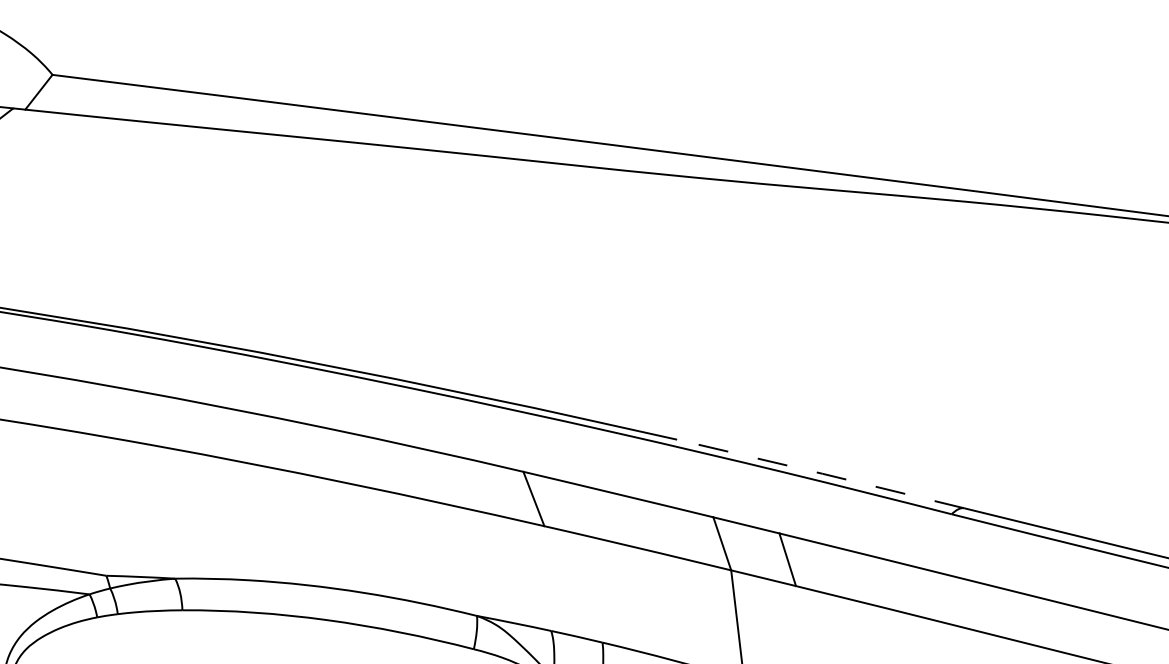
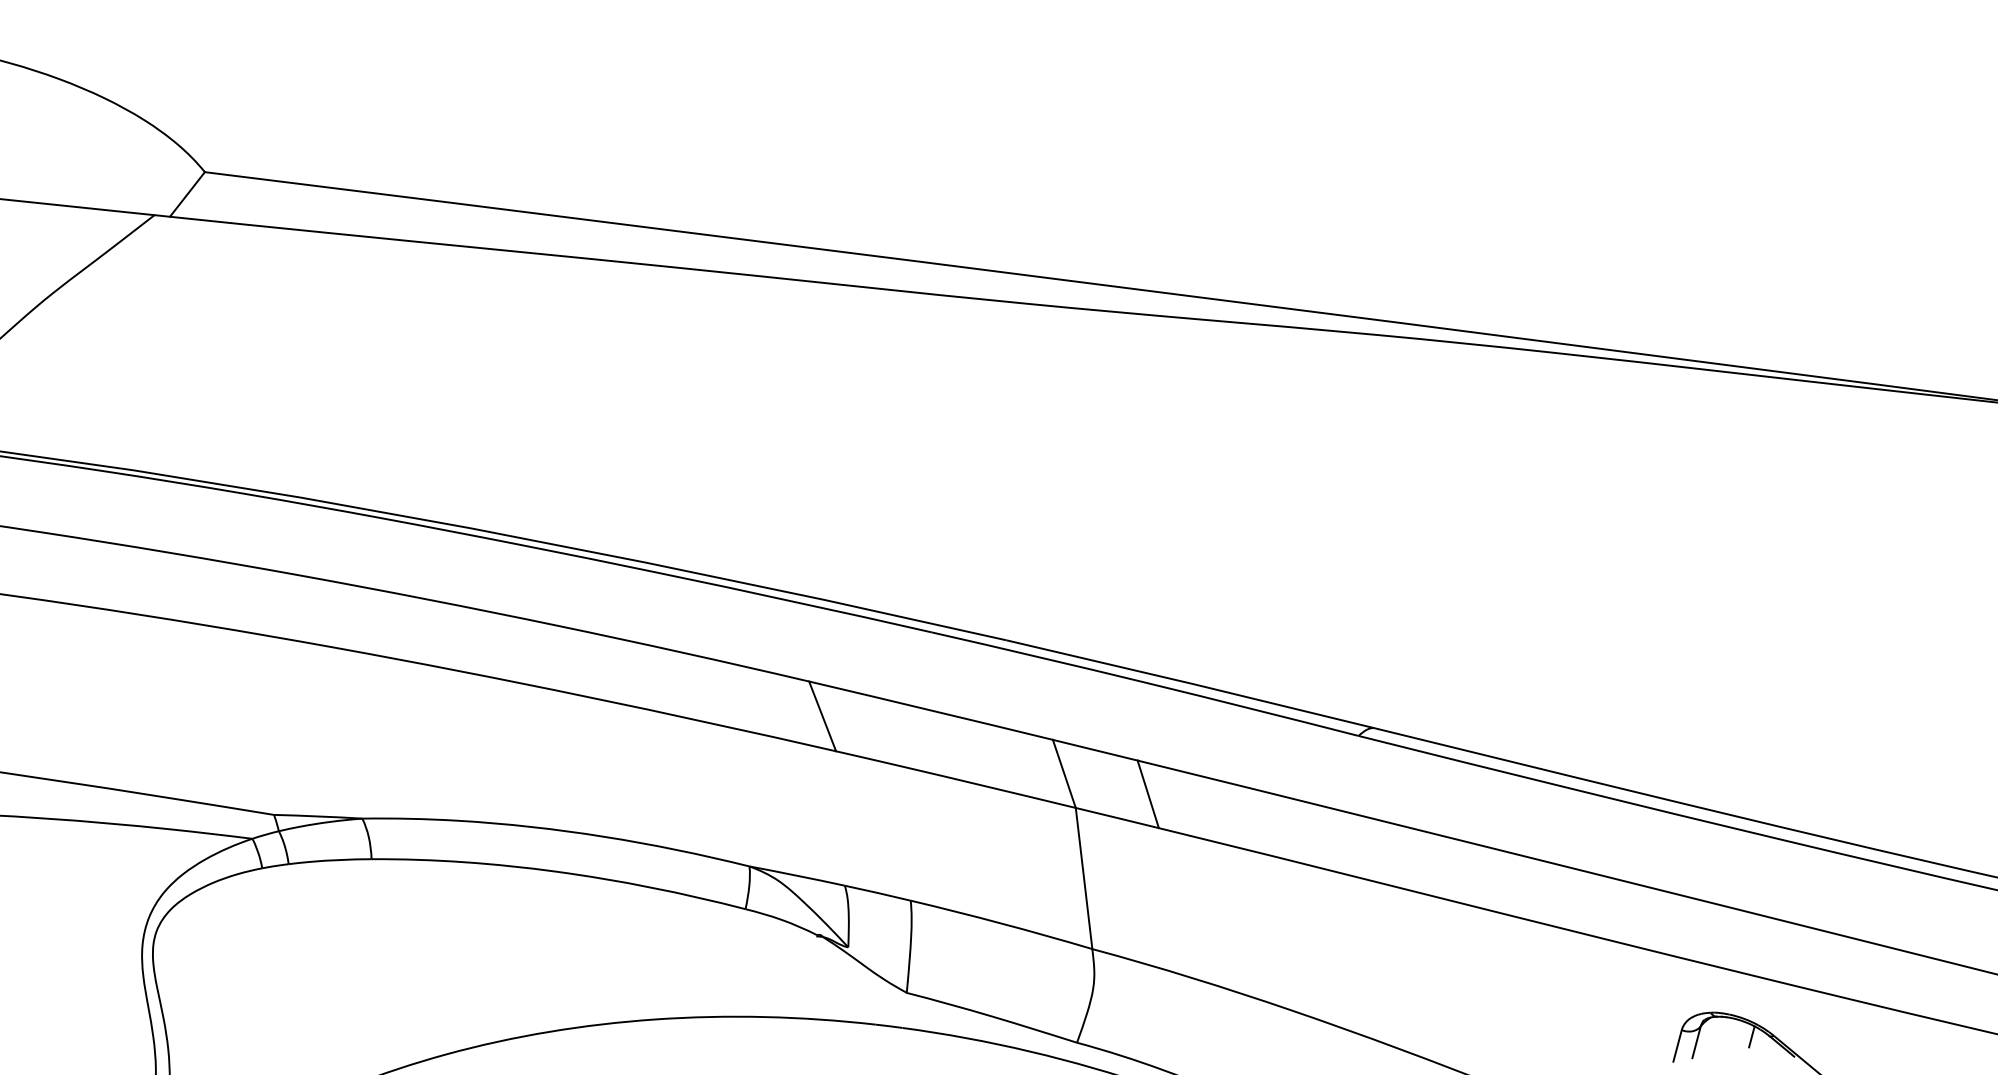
line: (821, 473) -> (1191, 683), dashed -> solid

